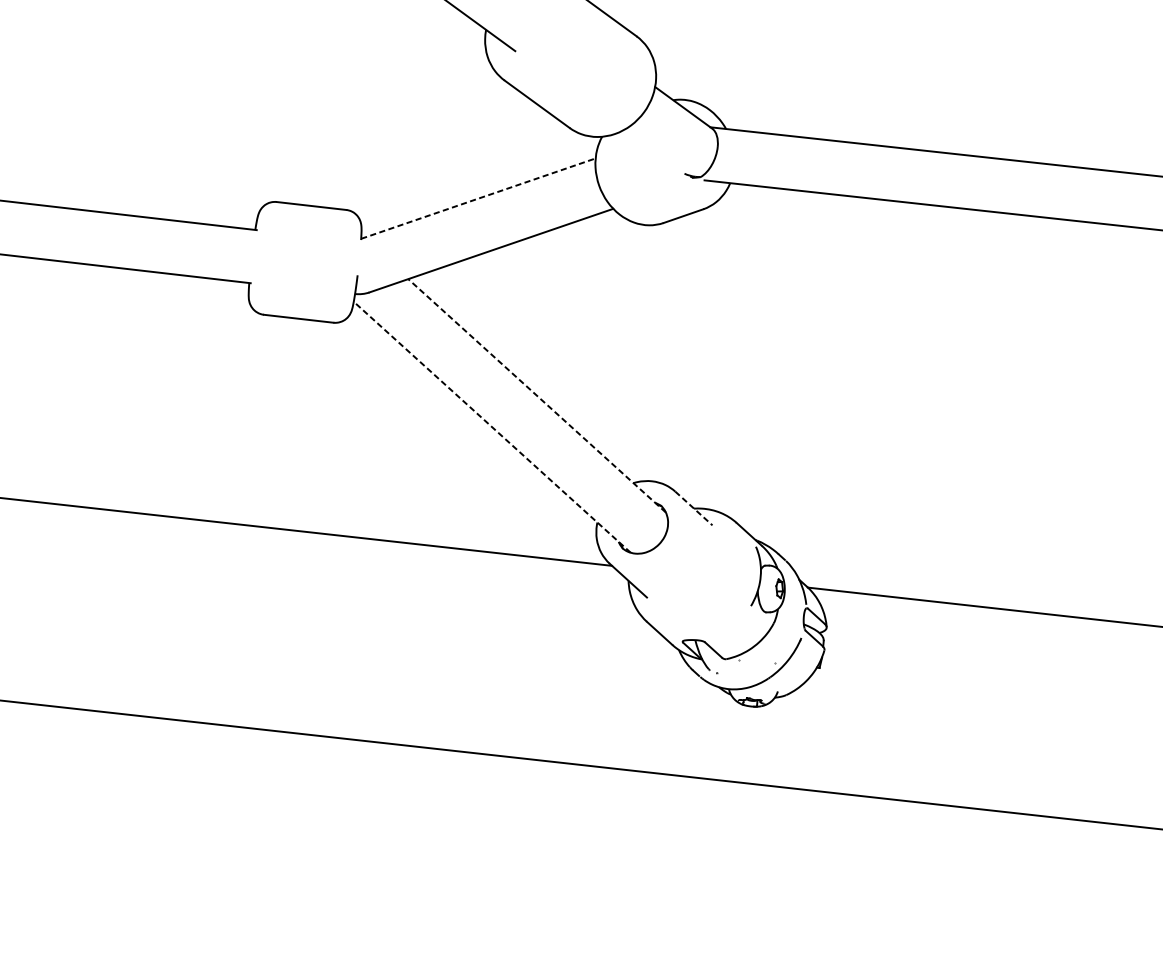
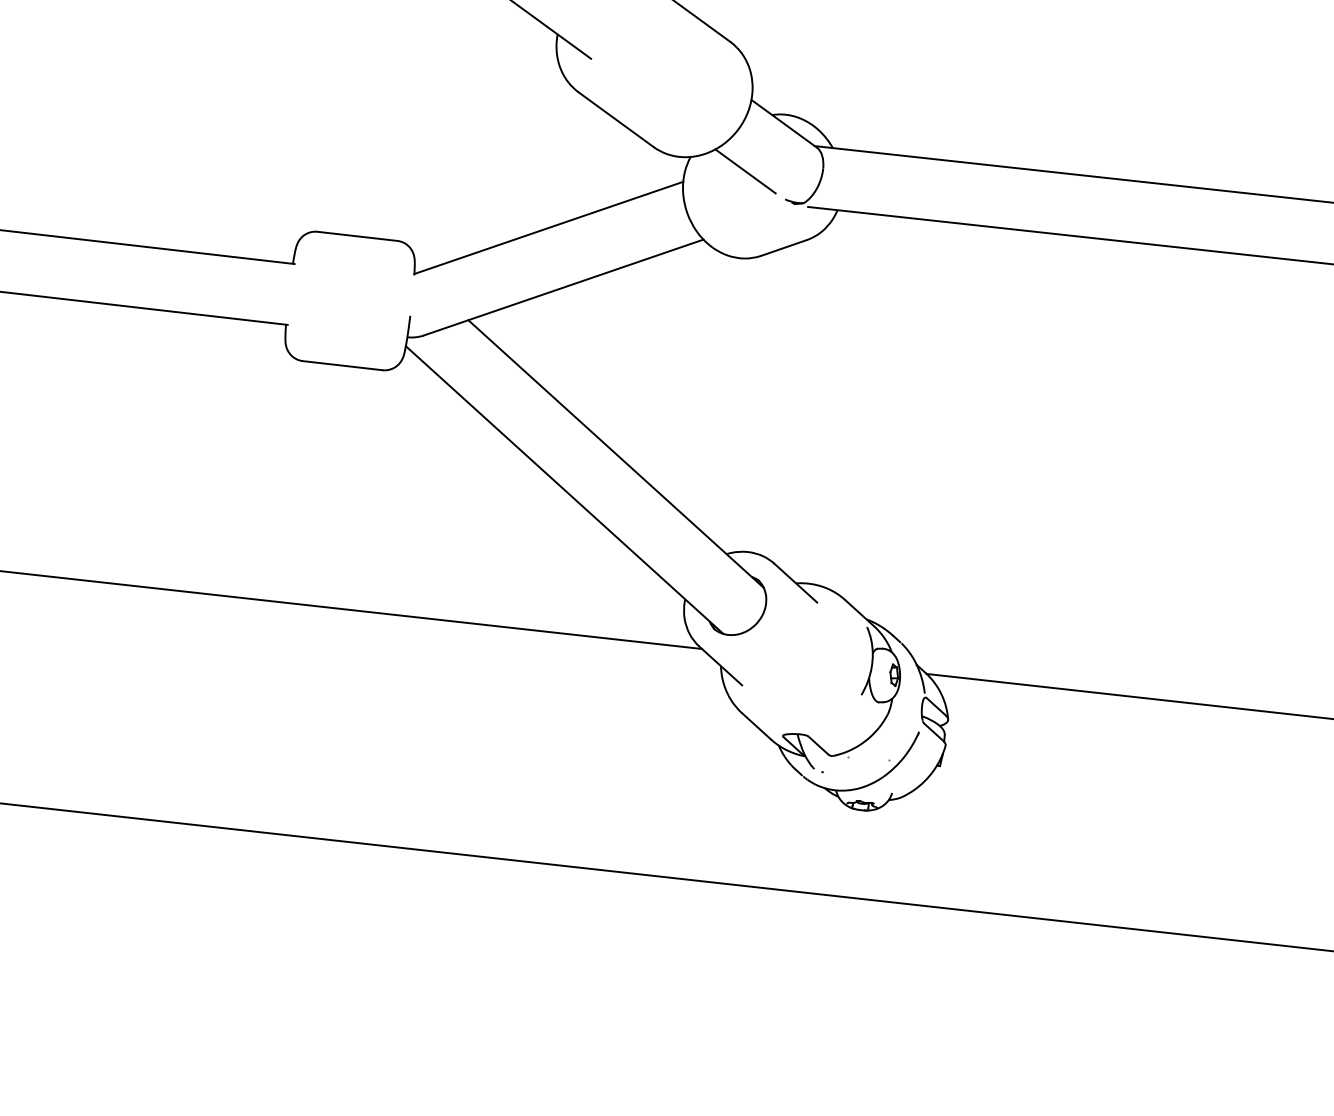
line: (649, 149) -> (745, 171), added
line: (479, 198) -> (549, 227), dashed -> solid
line: (536, 395) -> (615, 453), dashed -> solid
line: (492, 426) -> (564, 489), dashed -> solid
line: (693, 508) -> (795, 583), dashed -> solid

